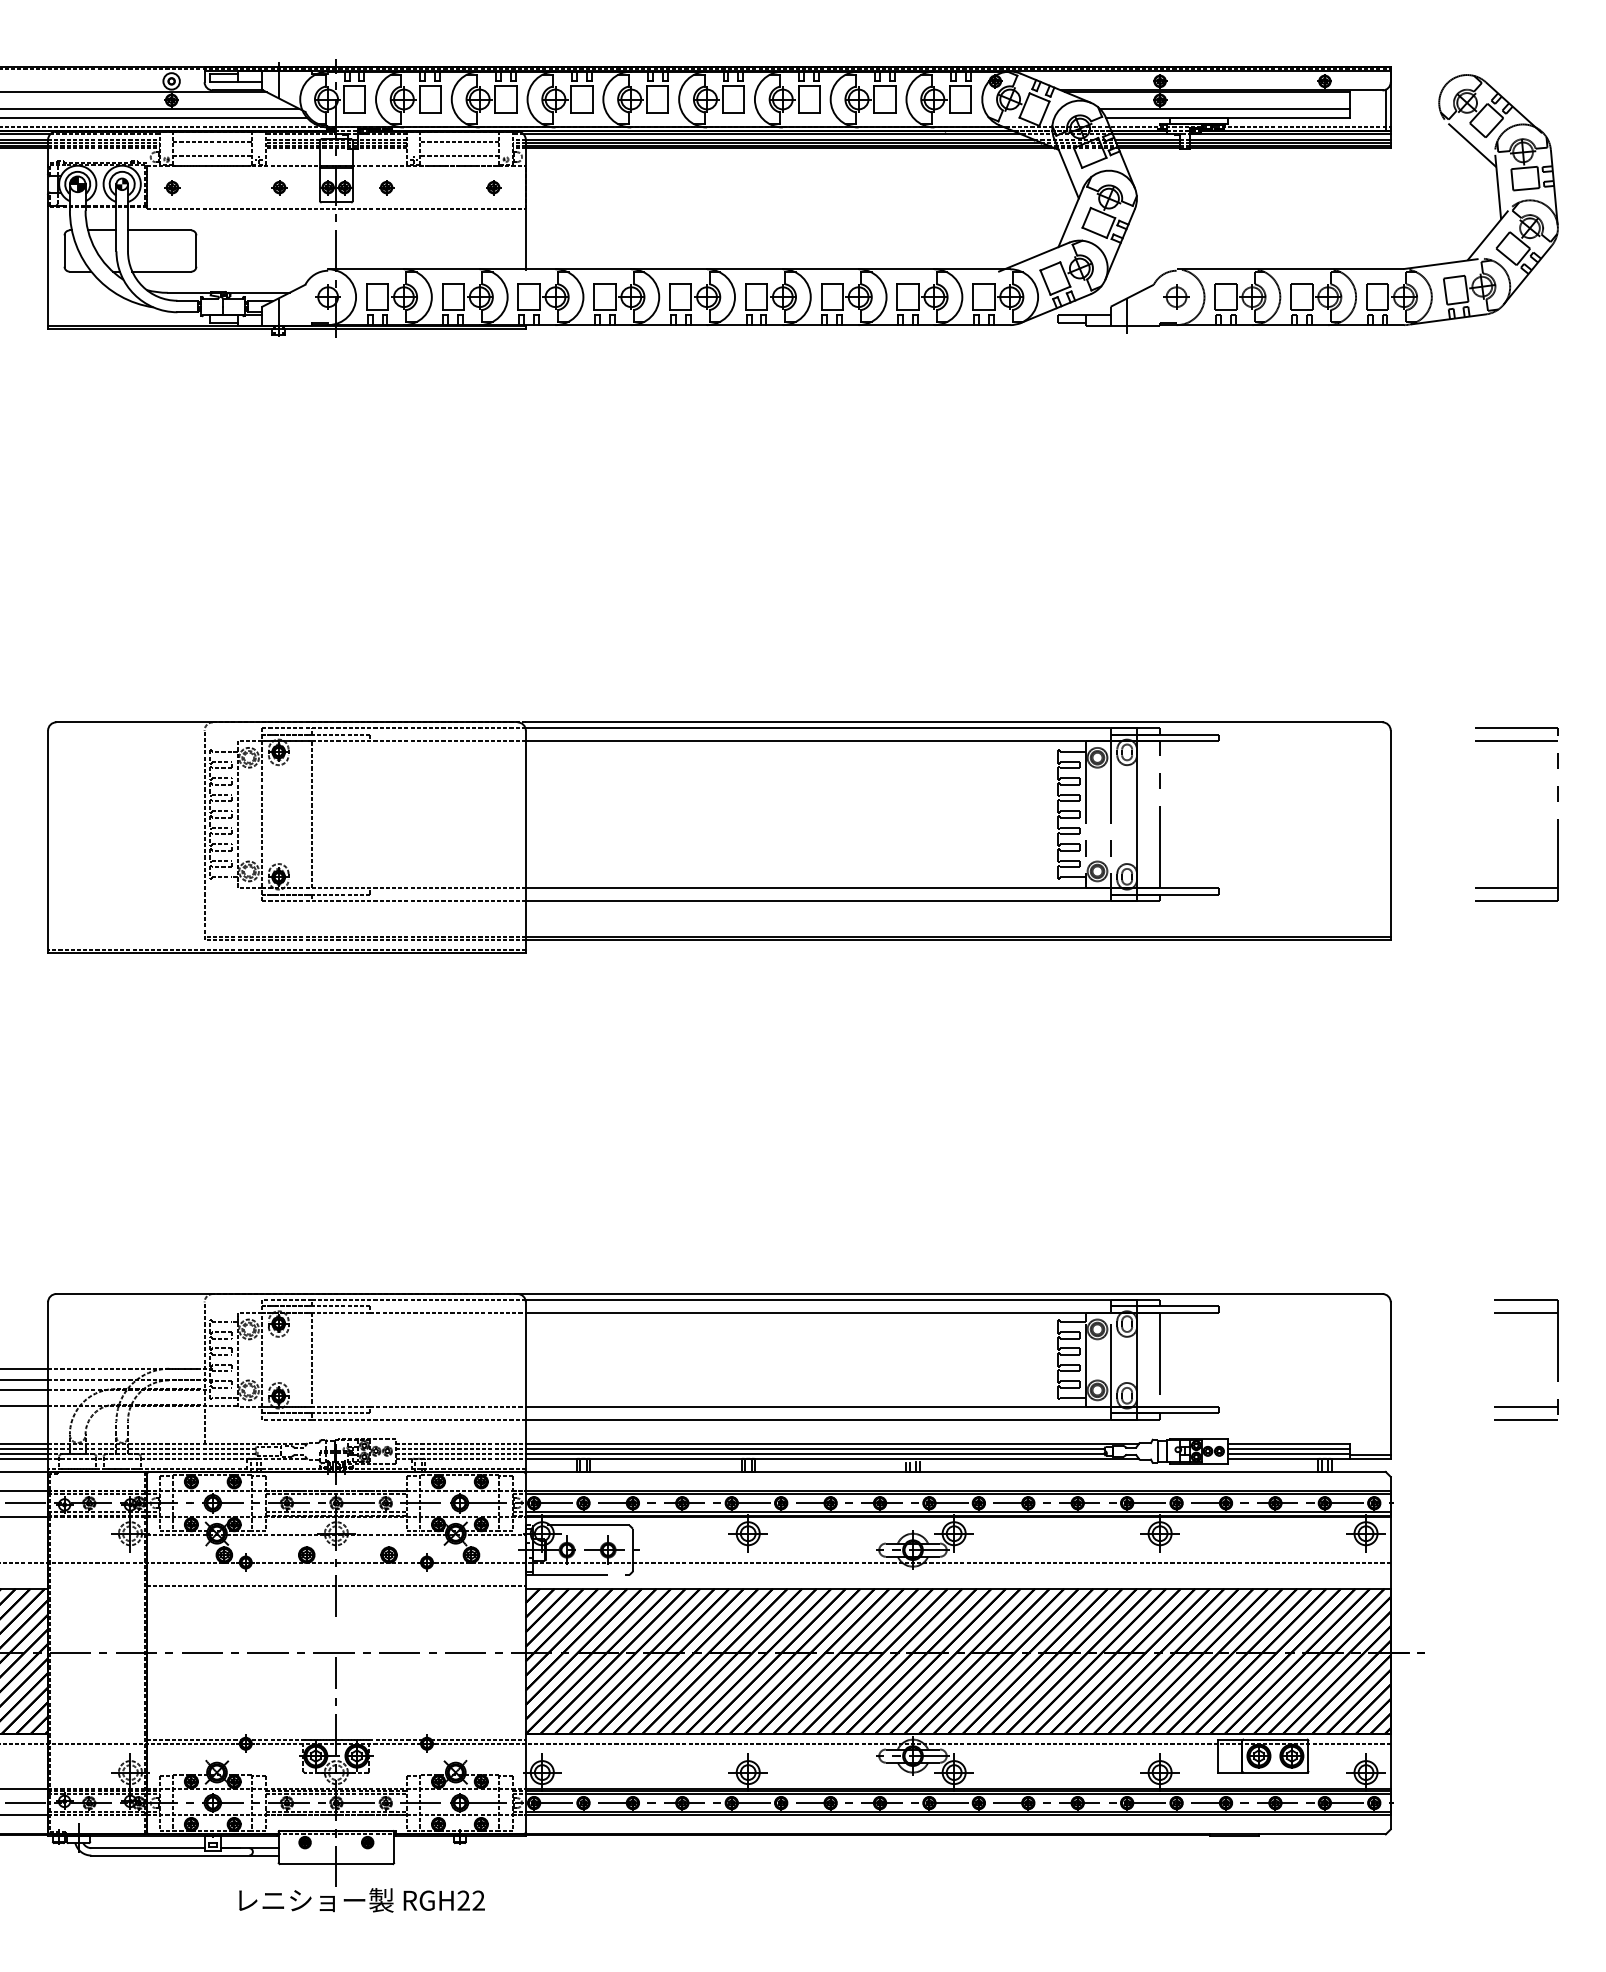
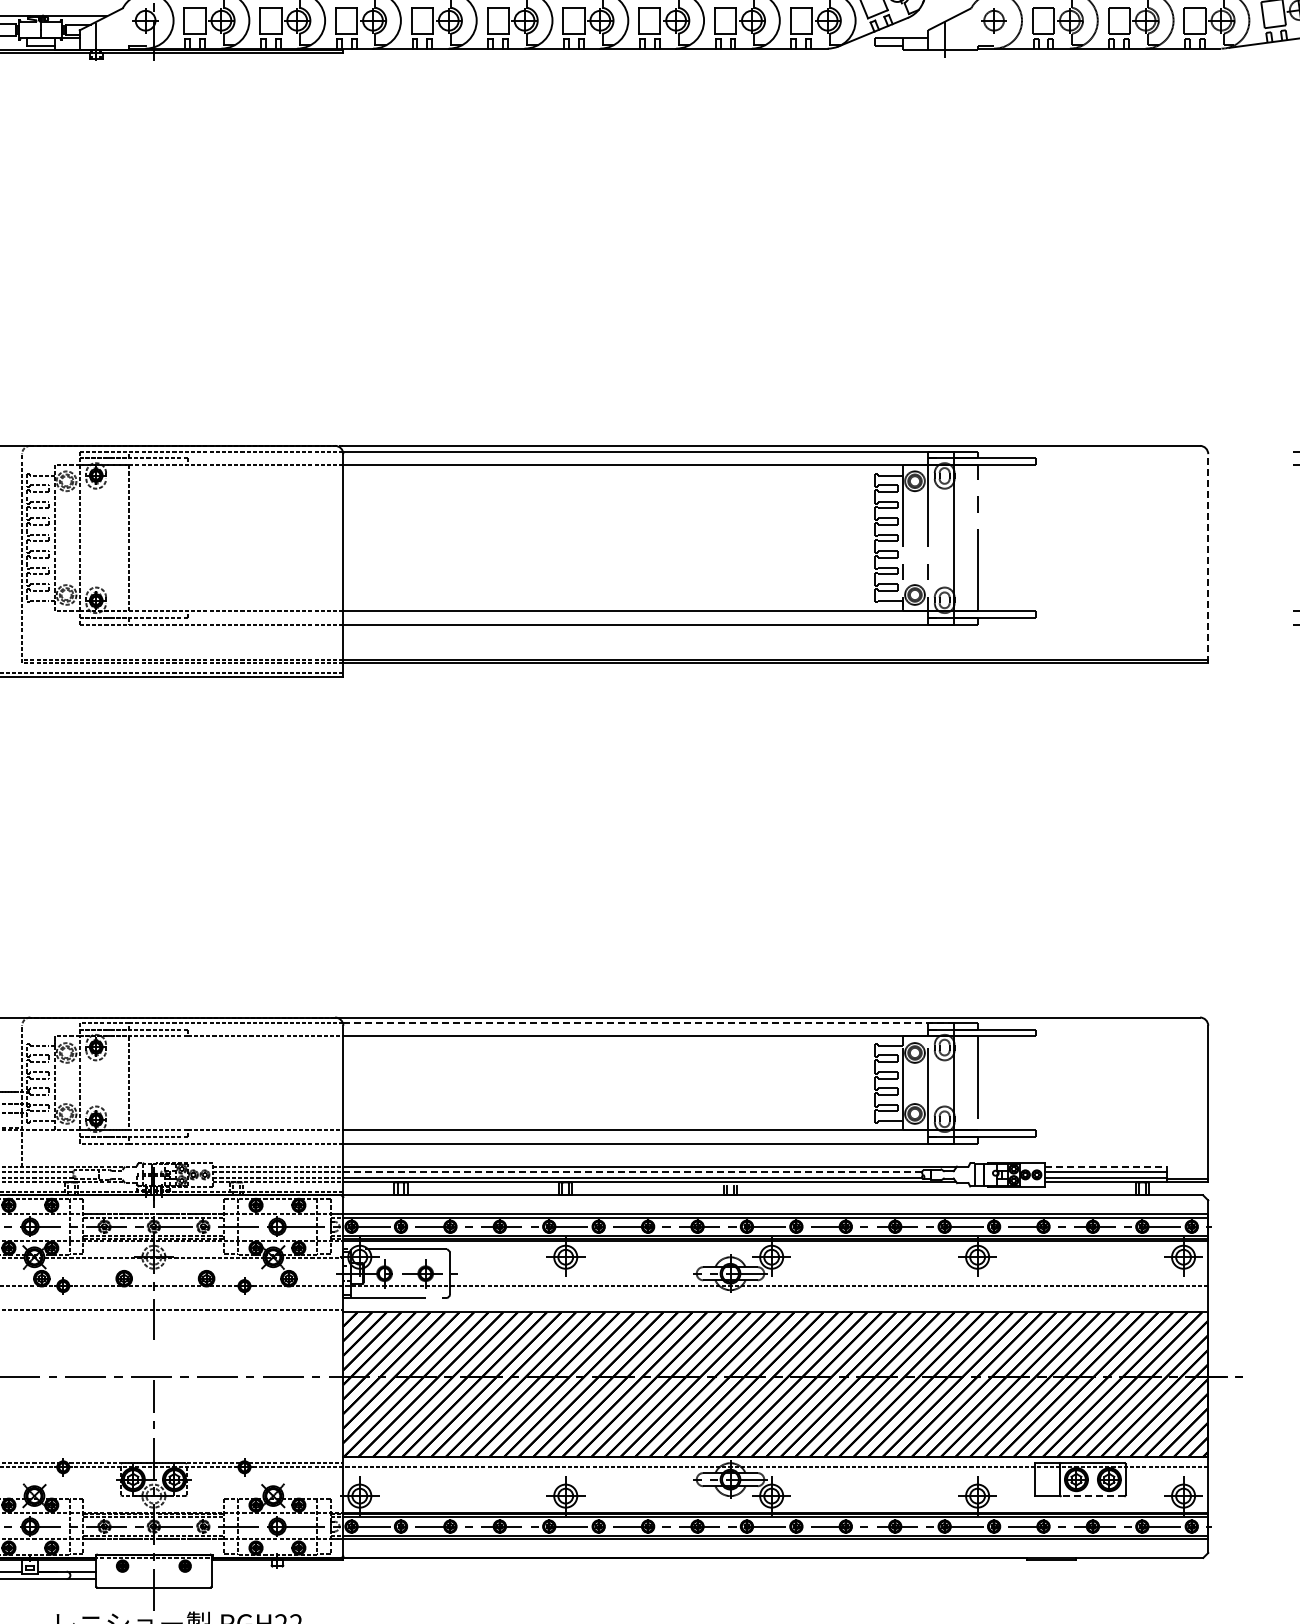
line: (1390, 835) -> (1208, 559), solid -> dashed
line: (831, 1299) -> (649, 1023), solid -> dashed
line: (1288, 1443) -> (1106, 1167), solid -> dashed
line: (815, 1448) -> (633, 1172), solid -> dashed
line: (1274, 1772) -> (1092, 1496), solid -> dashed

